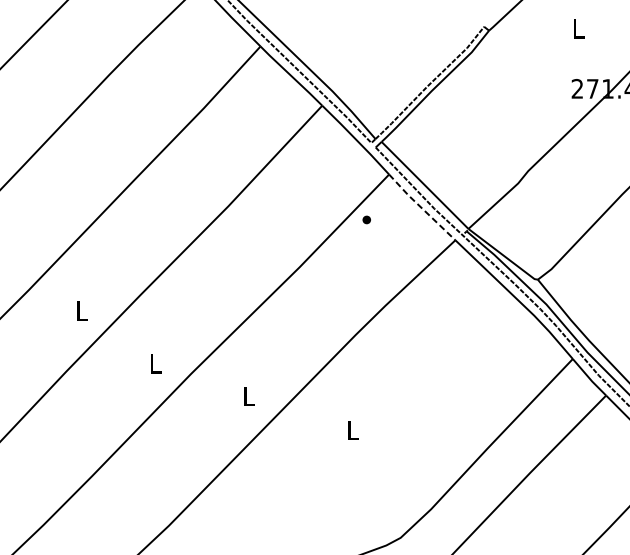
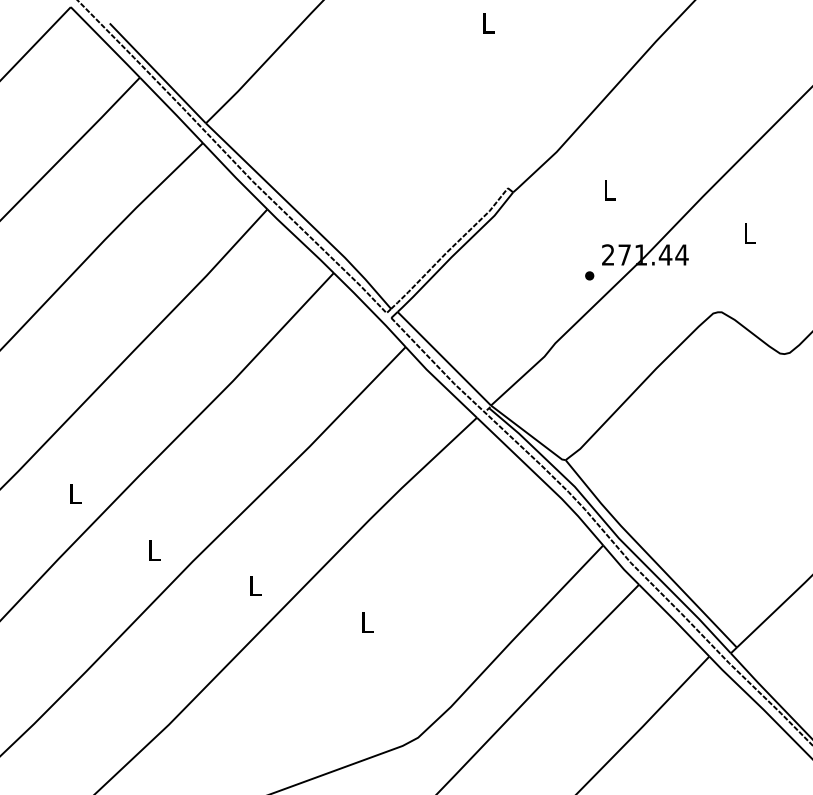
line: (421, 207) -> (440, 382), dashed -> solid
part: (366, 219) -> (589, 275), moved

